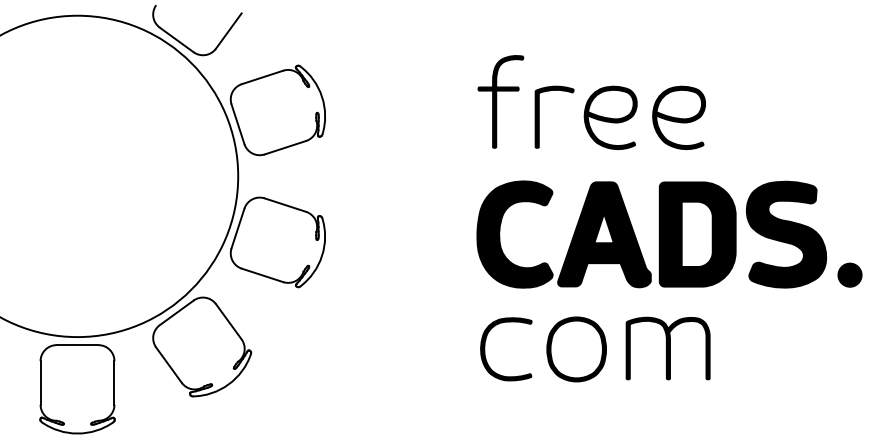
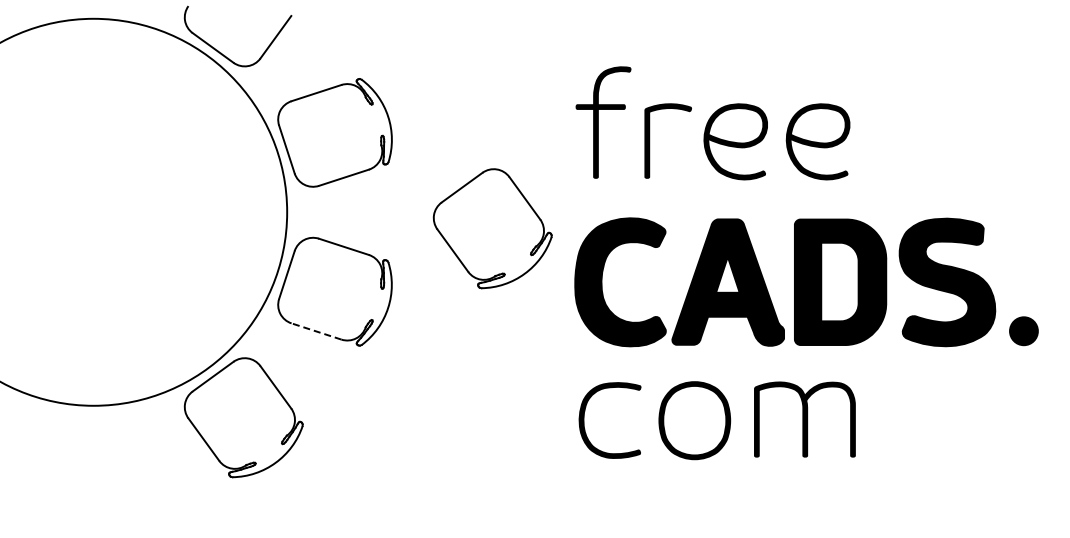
part: (408, 189) -> (492, 228), added
line: (262, 275) -> (316, 331), solid -> dashed
part: (77, 389) -> (93, 468), removed

